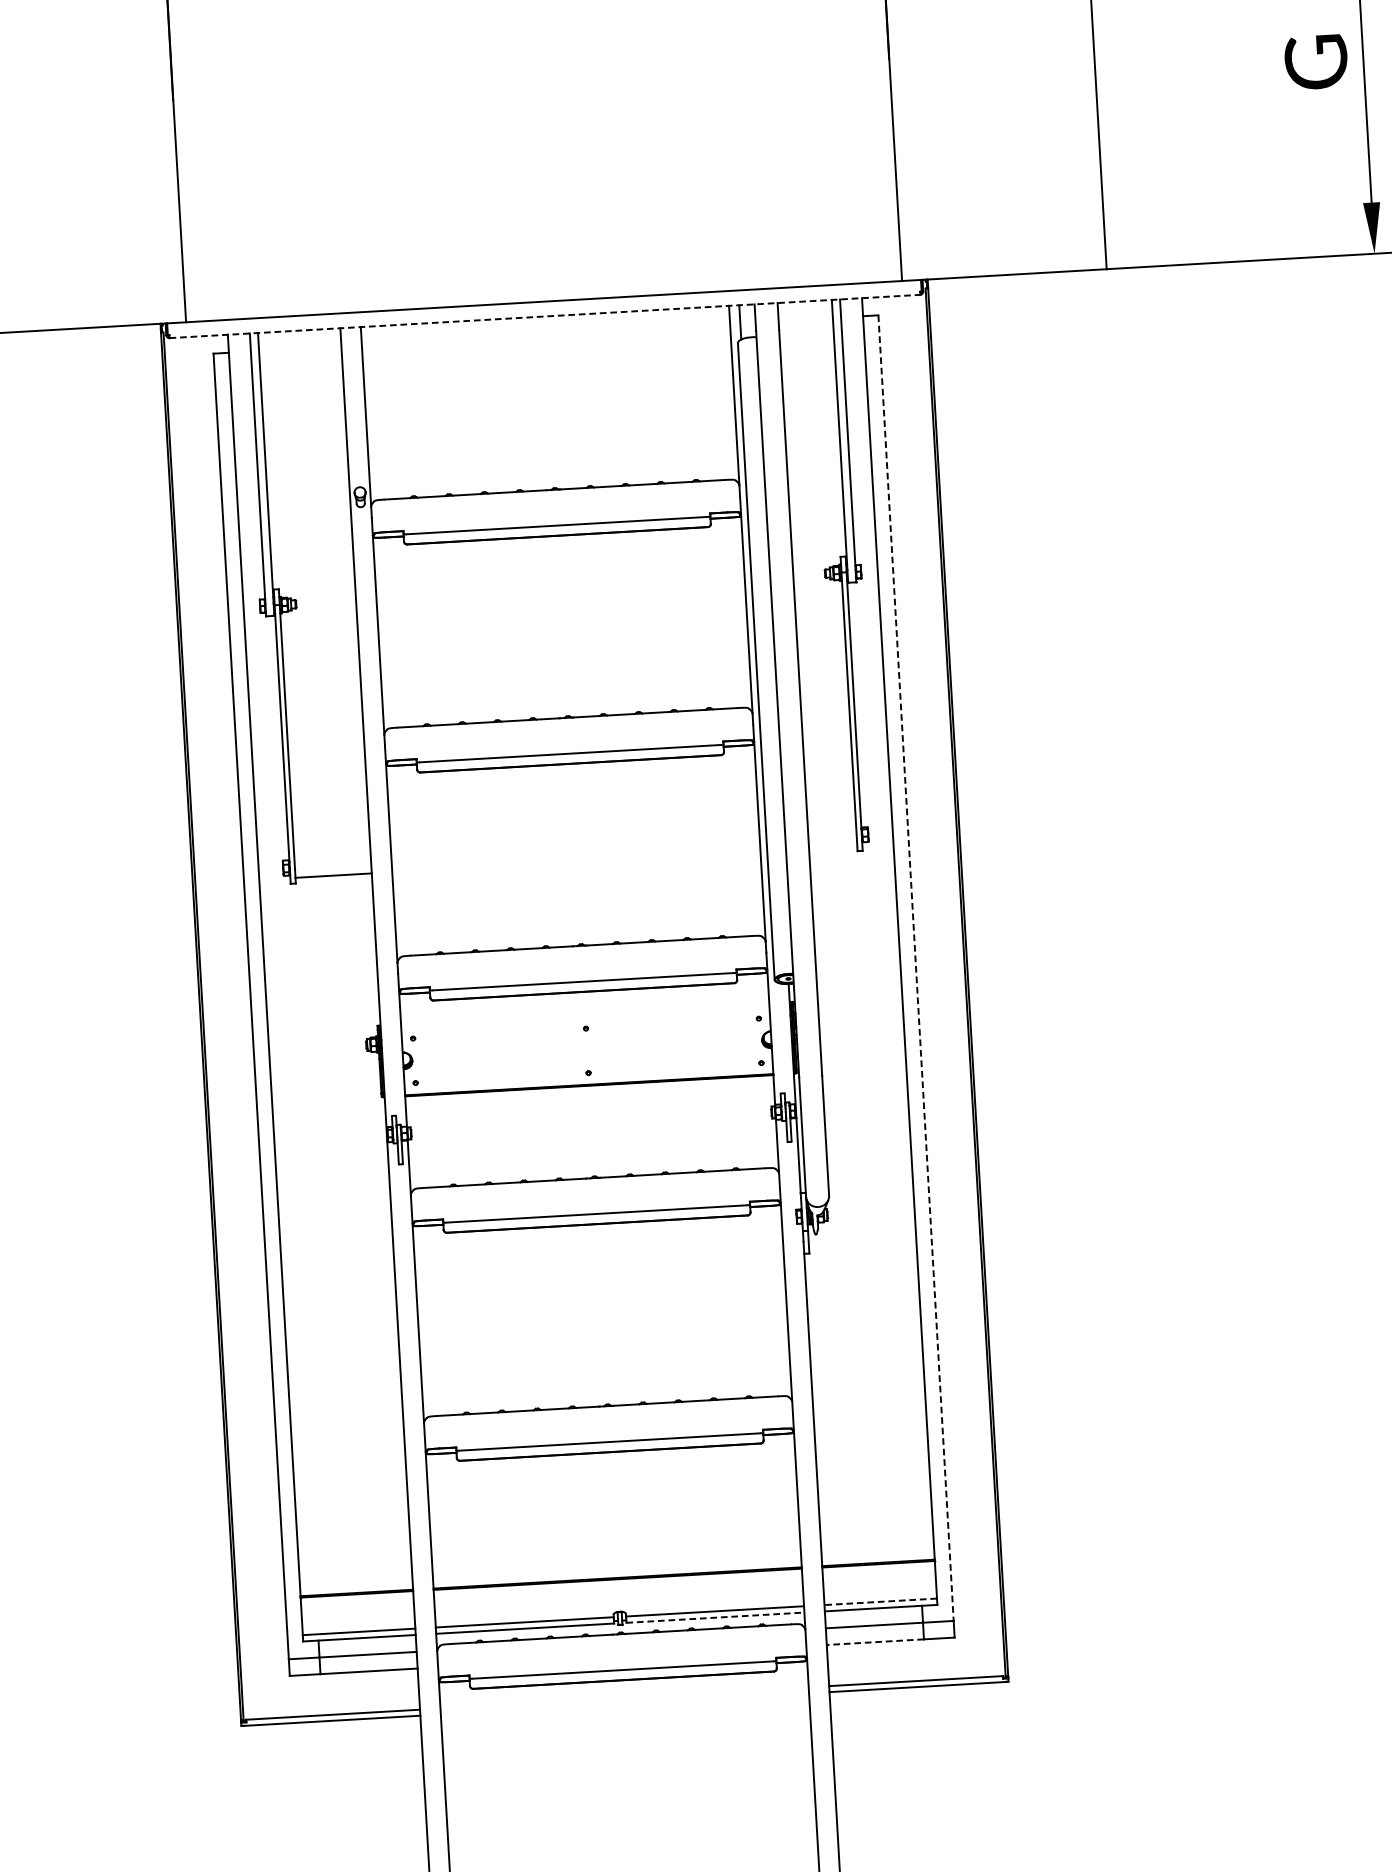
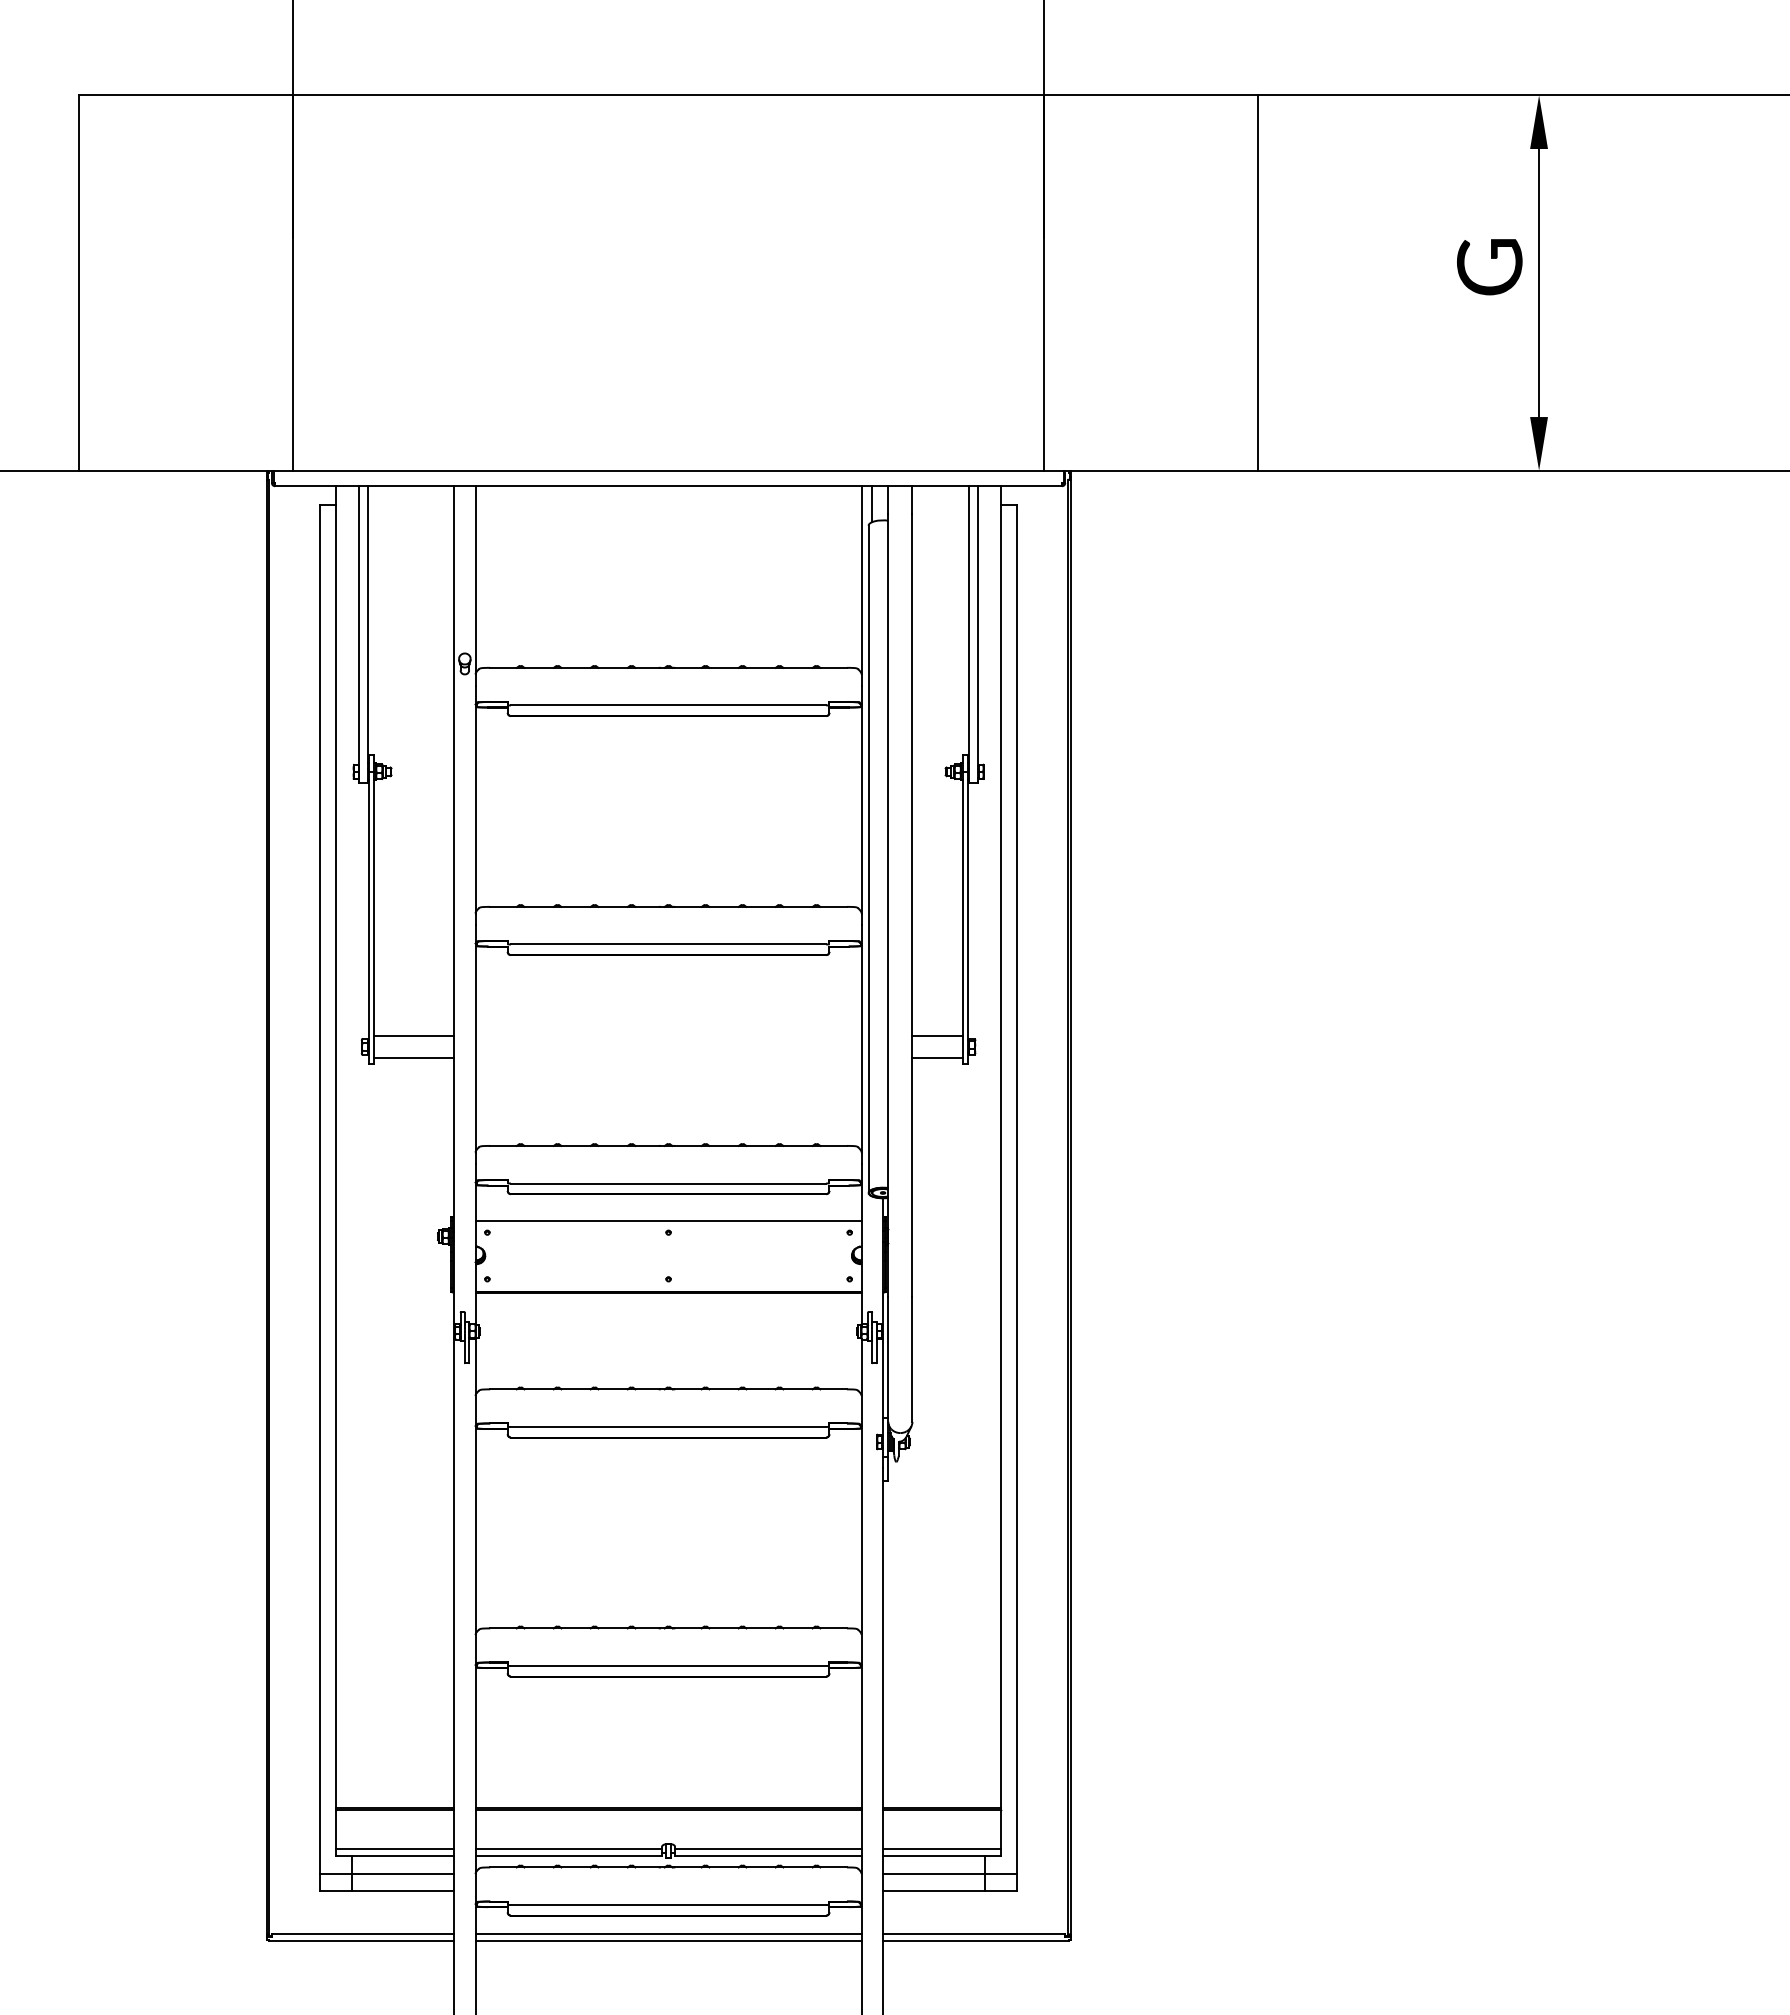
line: (545, 316) -> (669, 486), dashed -> solid
line: (831, 826) -> (937, 1036), added
line: (832, 846) -> (937, 1057), added
line: (332, 855) -> (414, 1036), added
line: (916, 968) -> (1017, 1189), dashed -> solid
line: (585, 1017) -> (668, 1220), added
line: (880, 1602) -> (941, 1849), dashed -> solid
line: (715, 1617) -> (768, 1855), dashed -> solid
line: (874, 1642) -> (933, 1891), dashed -> solid
line: (624, 1698) -> (668, 1934), added
line: (624, 1703) -> (668, 1940), added

